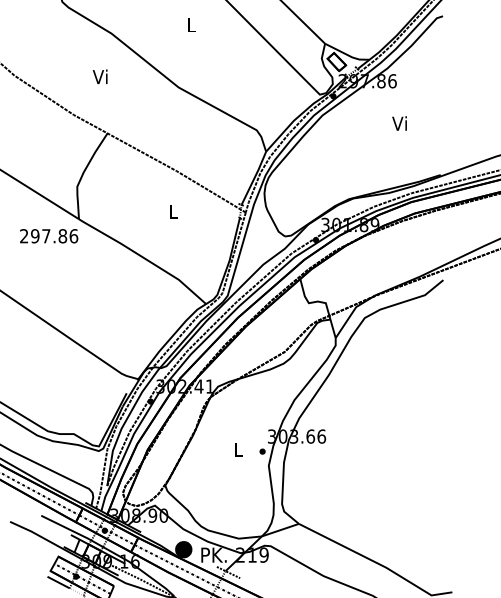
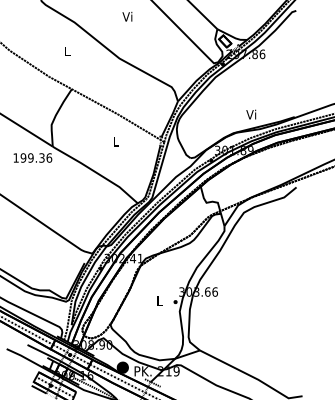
text: (190, 24) -> (127, 16), L -> Vi
text: (99, 77) -> (66, 51), Vi -> L
text: (399, 123) -> (251, 114), moved
text: (42, 235) -> (28, 157), 297.86 -> 199.36

